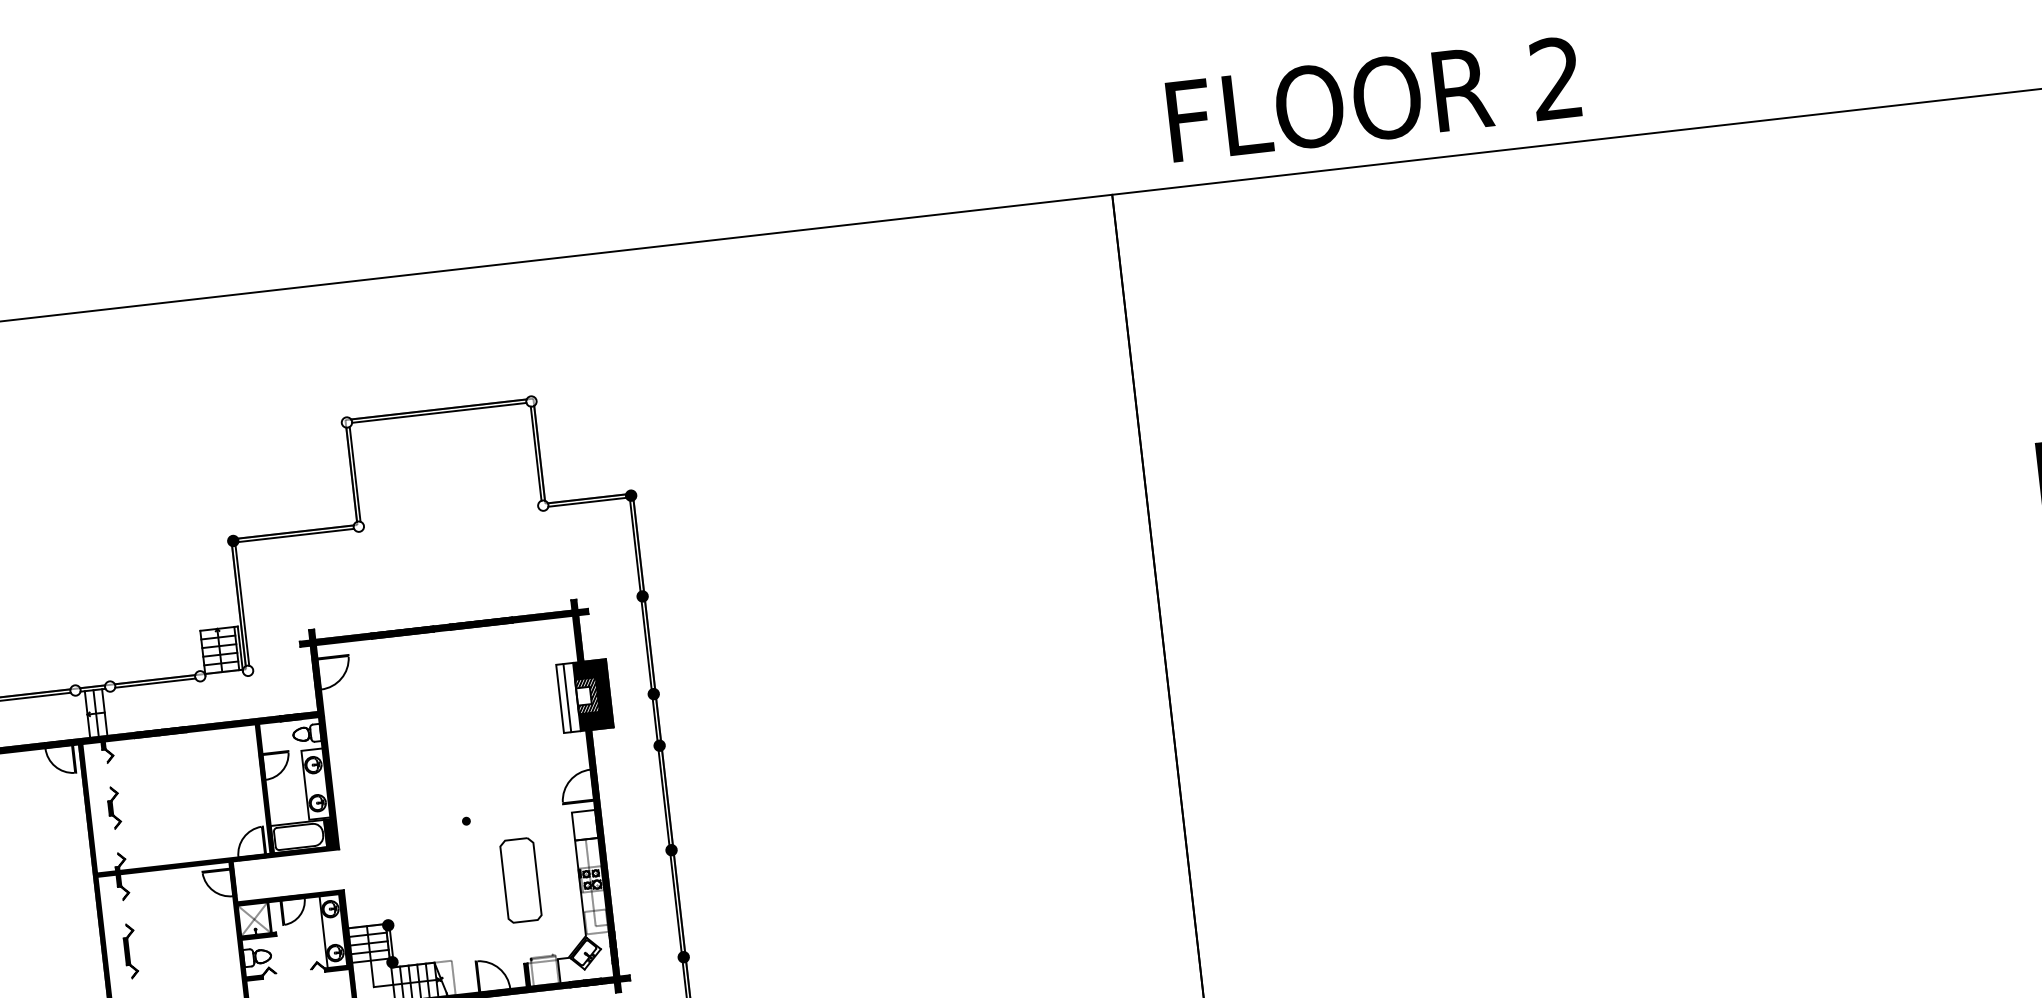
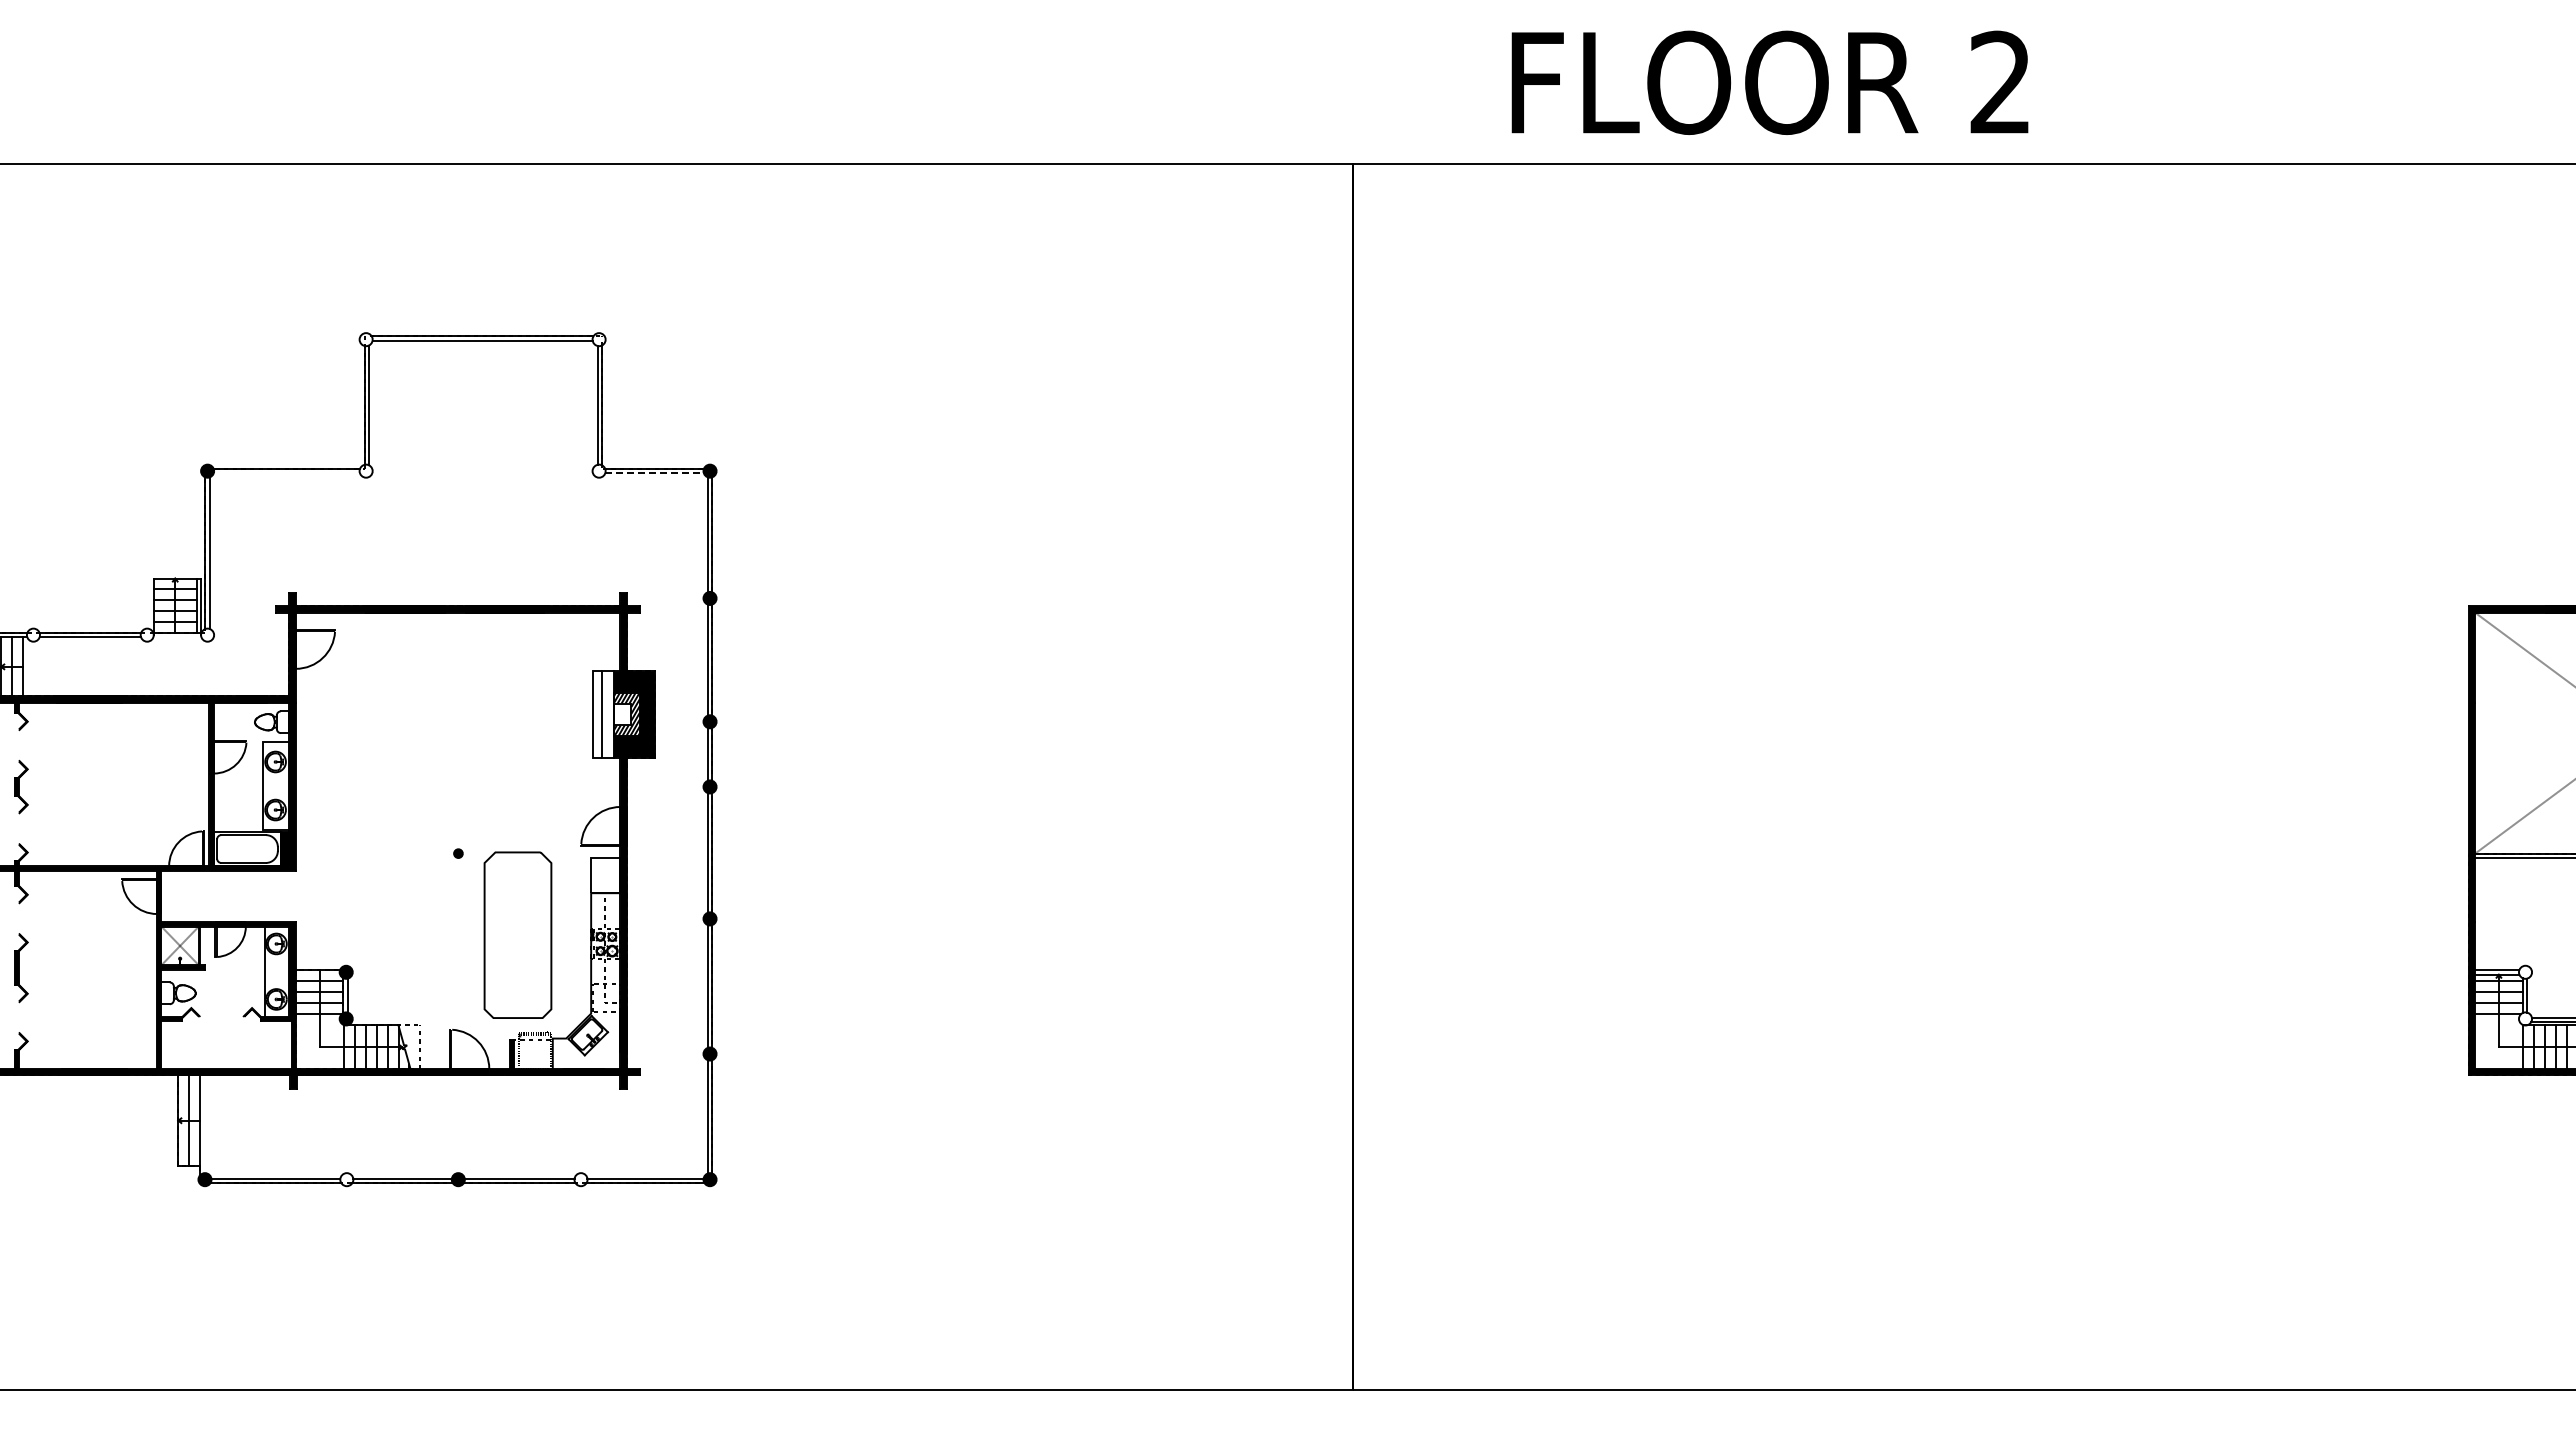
text: (1373, 99) -> (1769, 82), moved
line: (588, 502) -> (655, 473), solid -> dashed
line: (295, 535) -> (286, 473), removed
part: (520, 879) -> (517, 934), size x1.6

